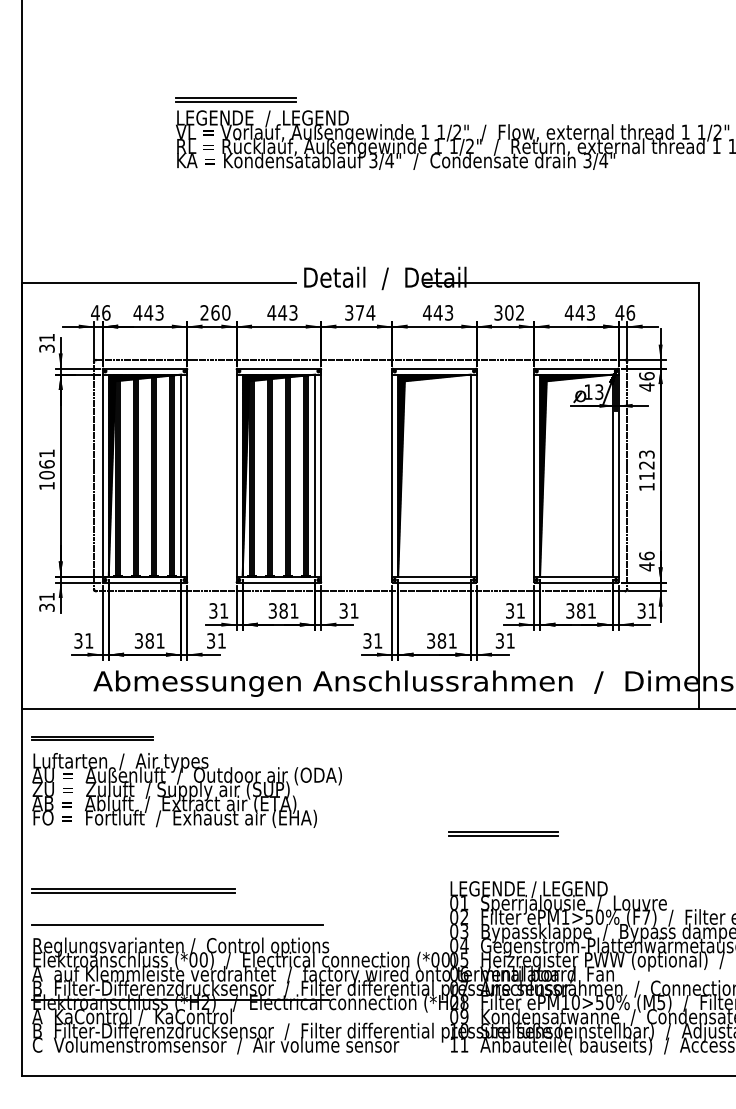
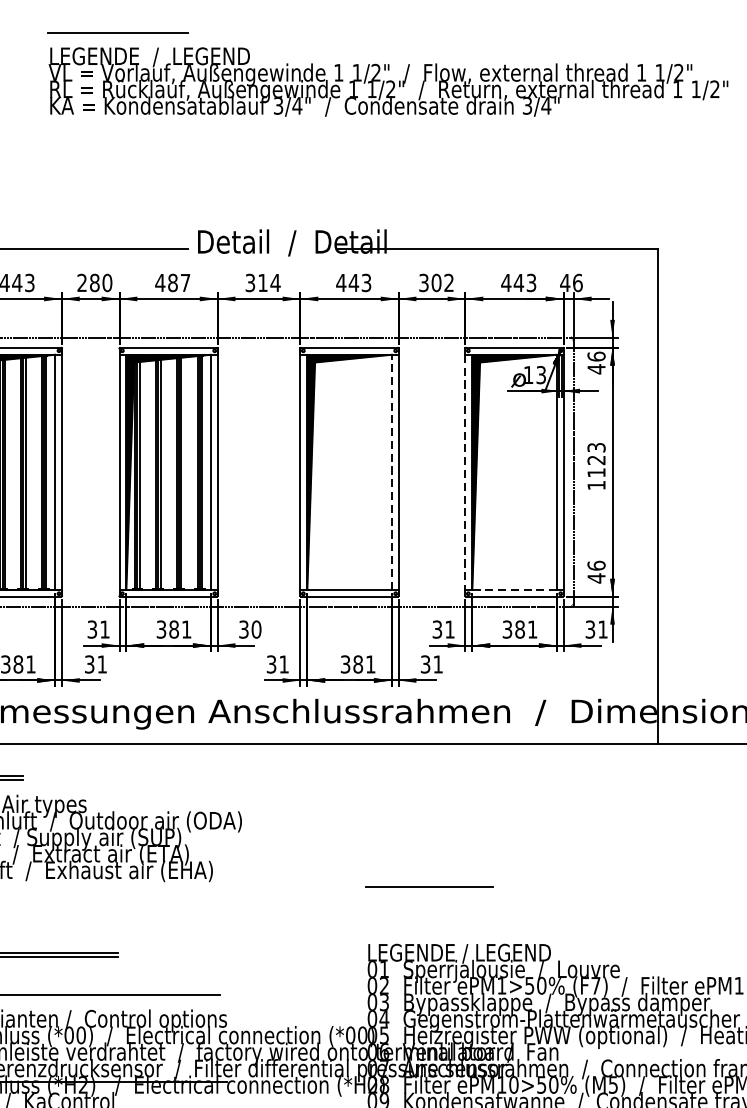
line: (235, 101) -> (118, 37), removed
text: (215, 312) -> (94, 282), 260 -> 280
text: (287, 312) -> (178, 282), 443 -> 487
text: (359, 312) -> (262, 282), 374 -> 314
line: (470, 475) -> (391, 472), solid -> dashed
line: (534, 476) -> (465, 473), solid -> dashed
line: (576, 576) -> (514, 589), solid -> dashed
text: (354, 610) -> (256, 629), 31 -> 30
line: (503, 835) -> (429, 890), removed

